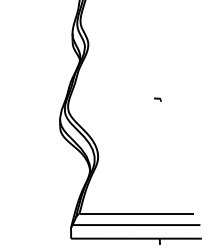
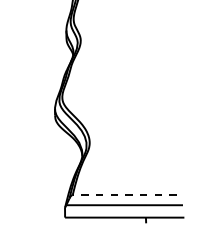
part: (157, 99) -> (143, 90), removed
line: (136, 213) -> (124, 194), solid -> dashed

